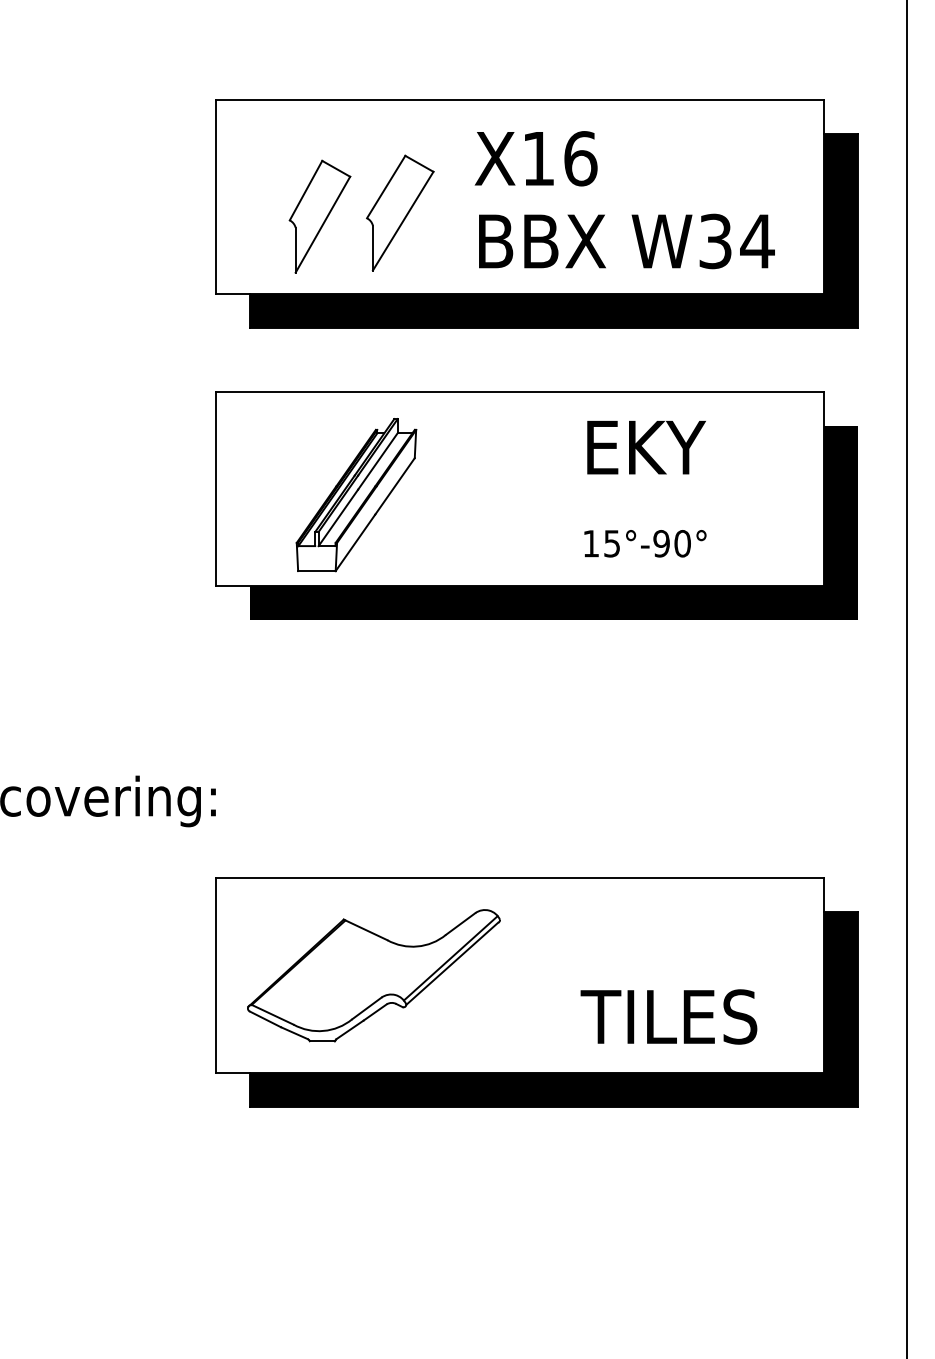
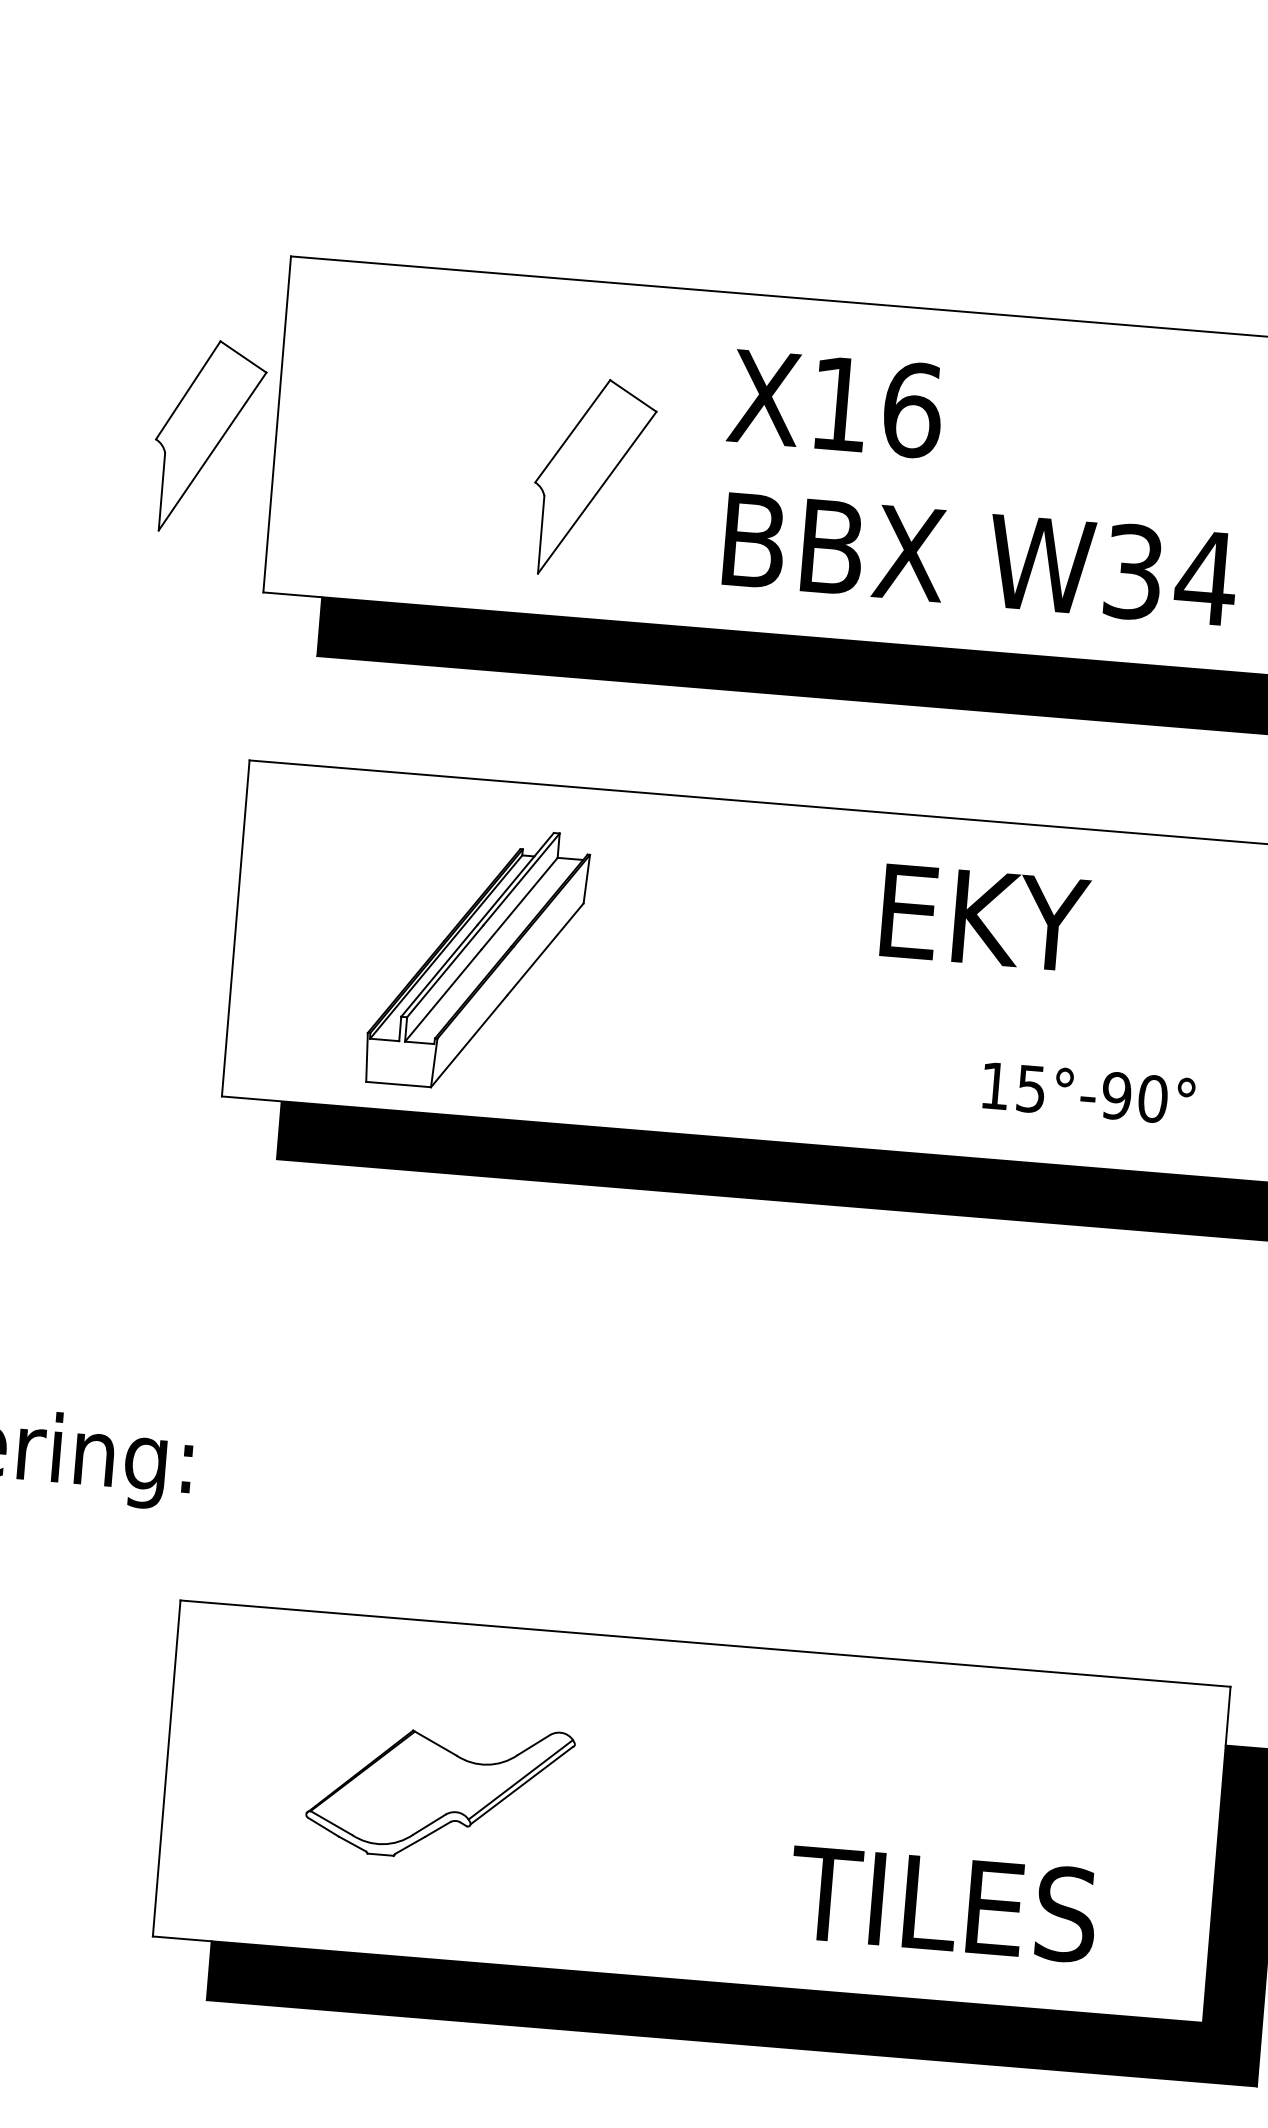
part: (319, 216) -> (207, 436), moved
text: (645, 543) -> (1088, 1093), moved
part: (373, 975) -> (438, 1790), size x0.6

